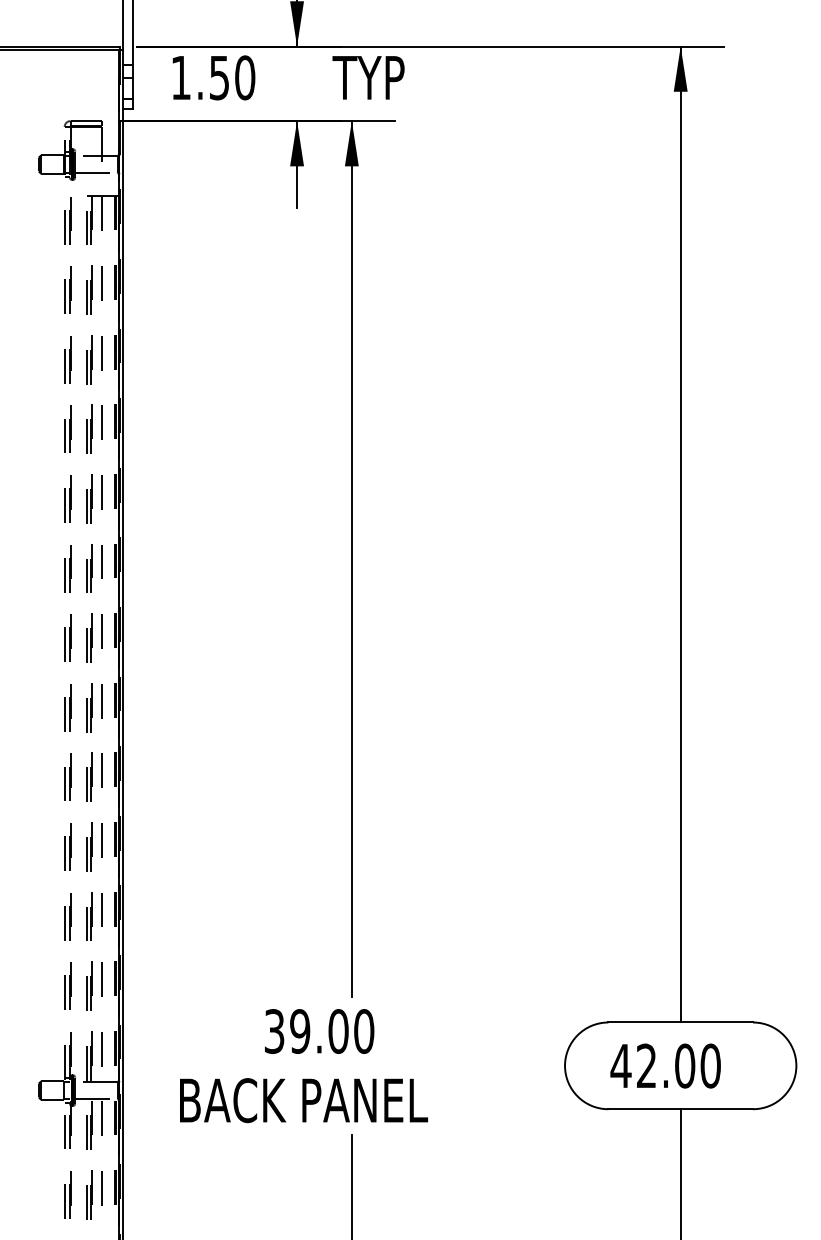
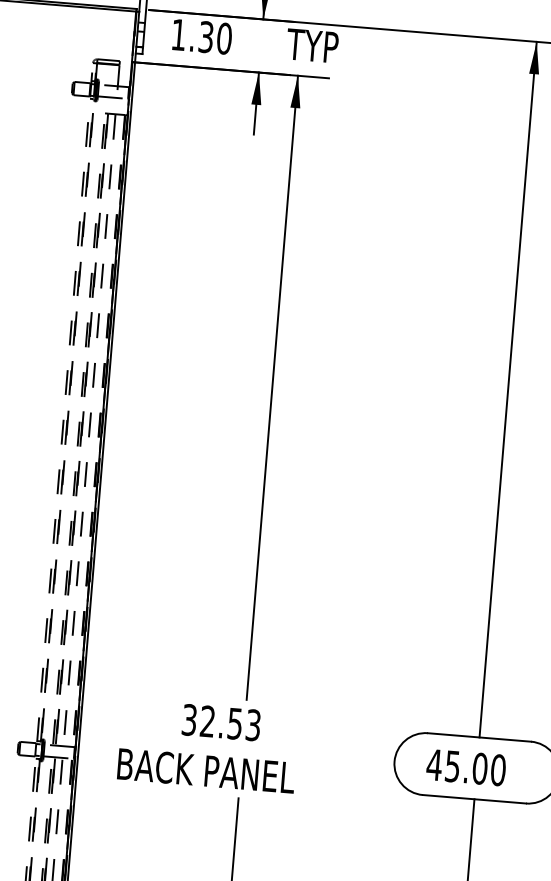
text: (219, 77) -> (206, 36), 1.50 -> 1.30
text: (332, 1031) -> (230, 723), 39.00 -> 32.53
text: (646, 1065) -> (452, 766), 42.00 -> 45.00

